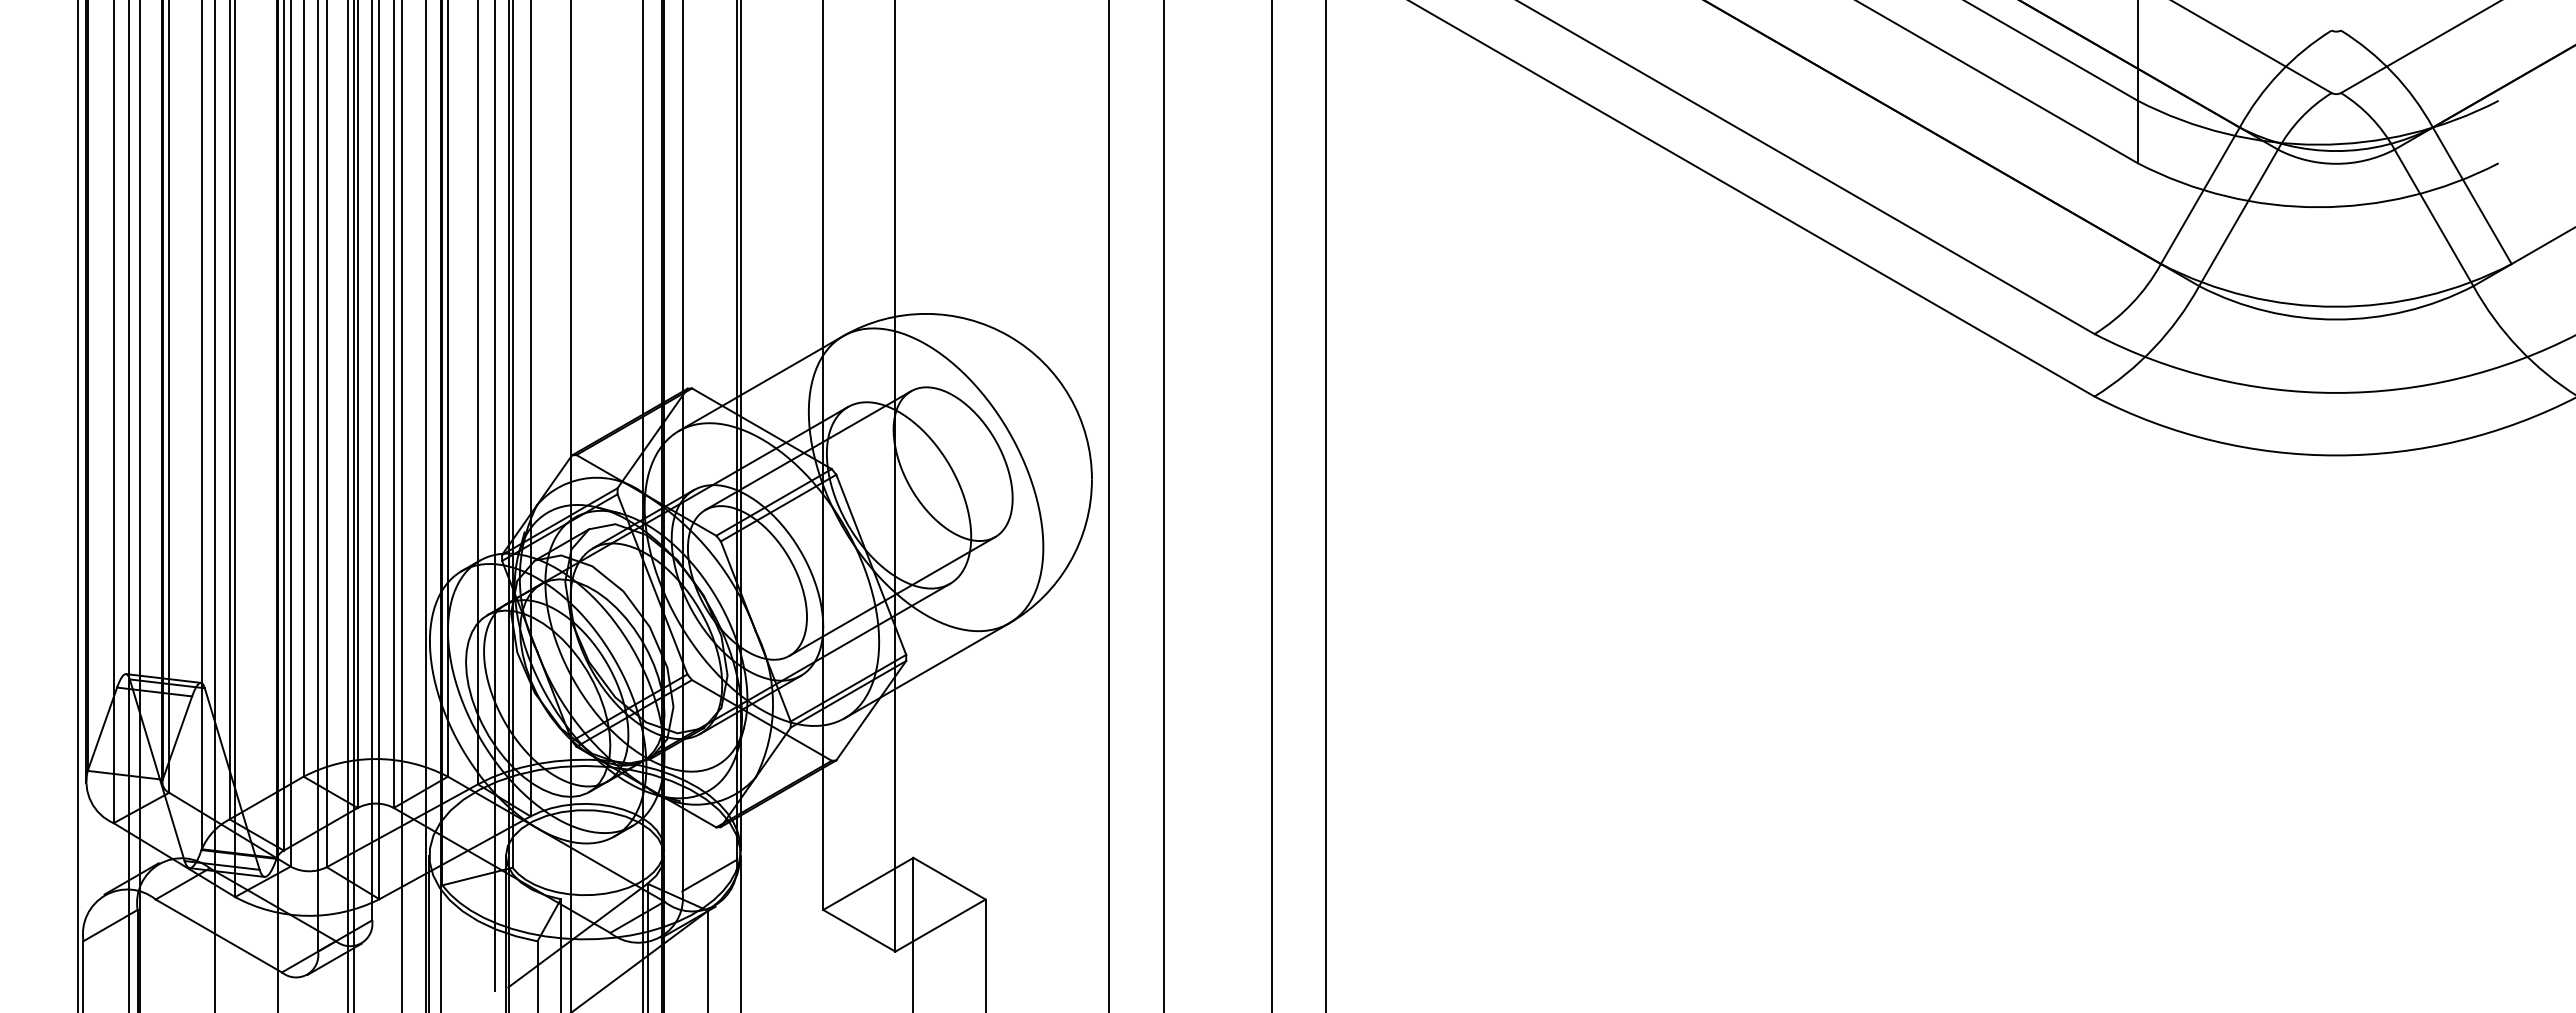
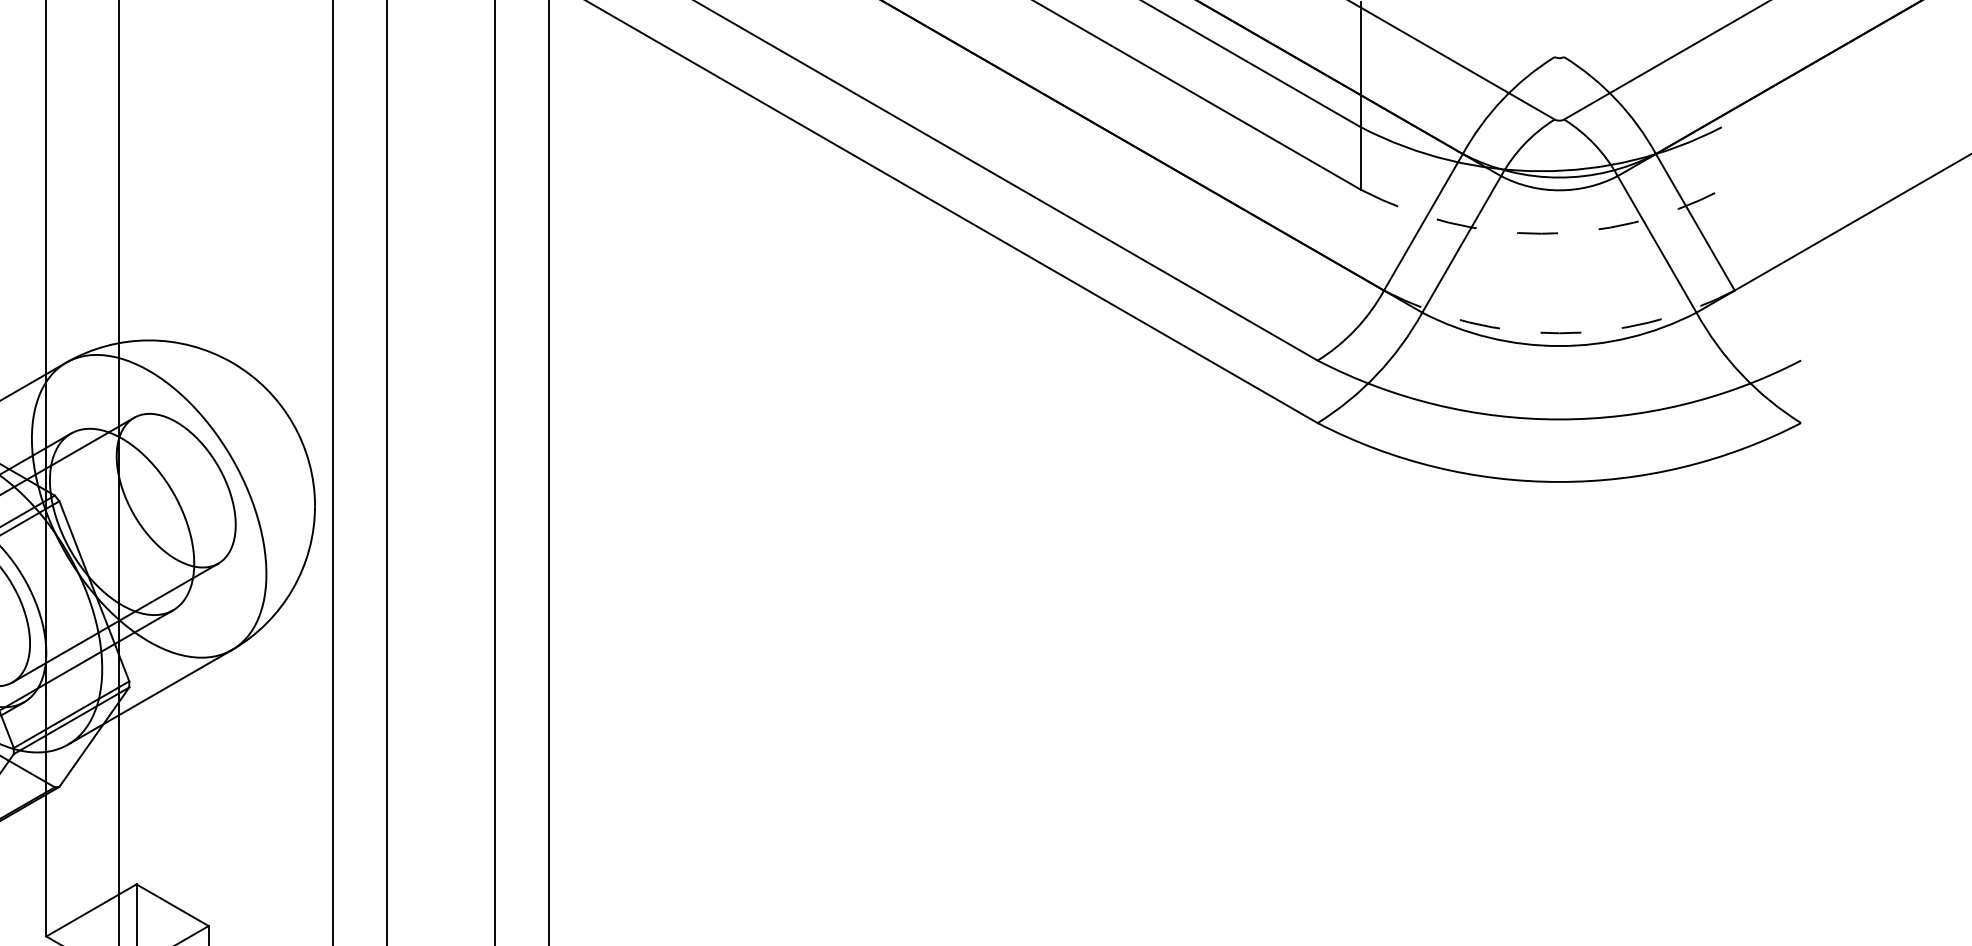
arc: (2318, 207) -> (1541, 234), solid -> dashed
arc: (2336, 306) -> (1559, 333), solid -> dashed

